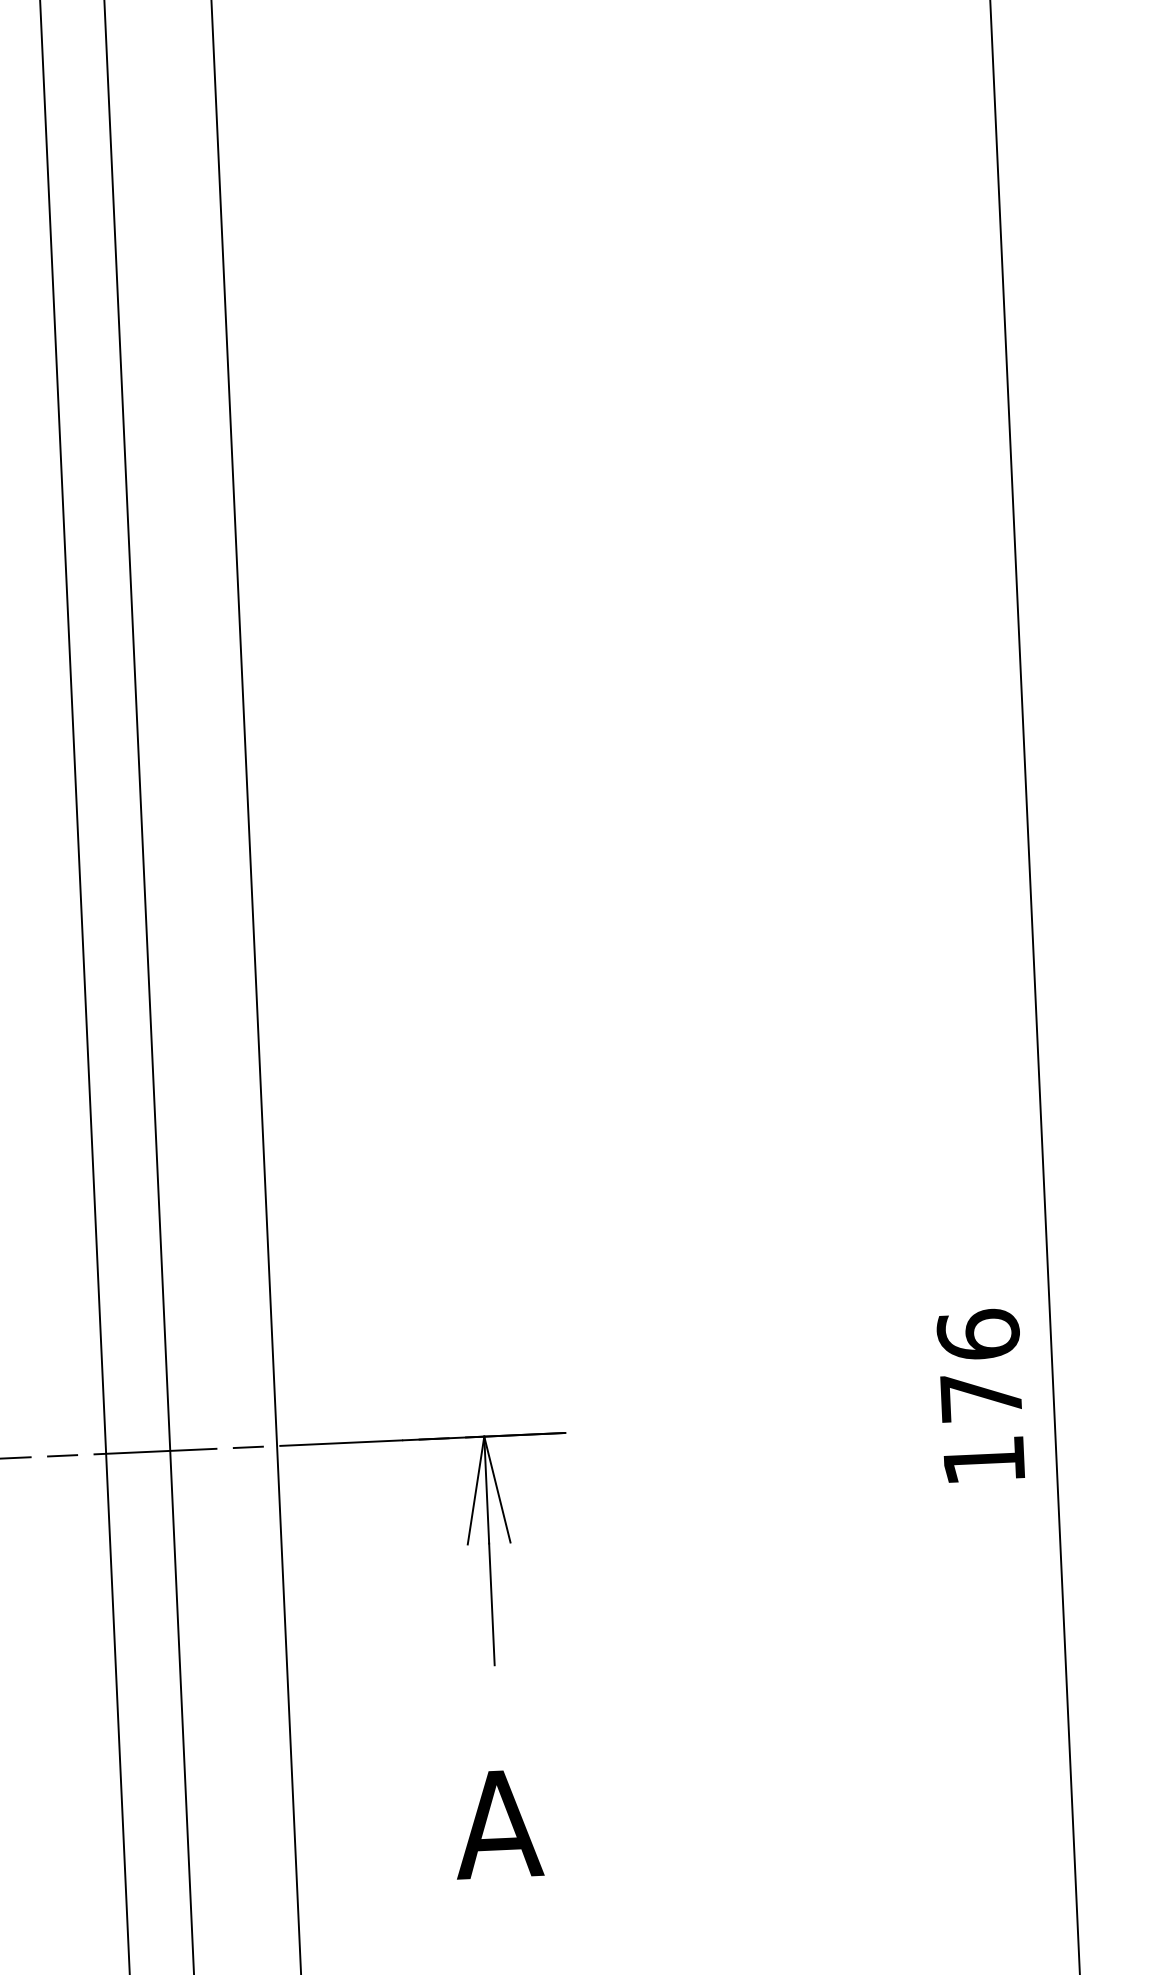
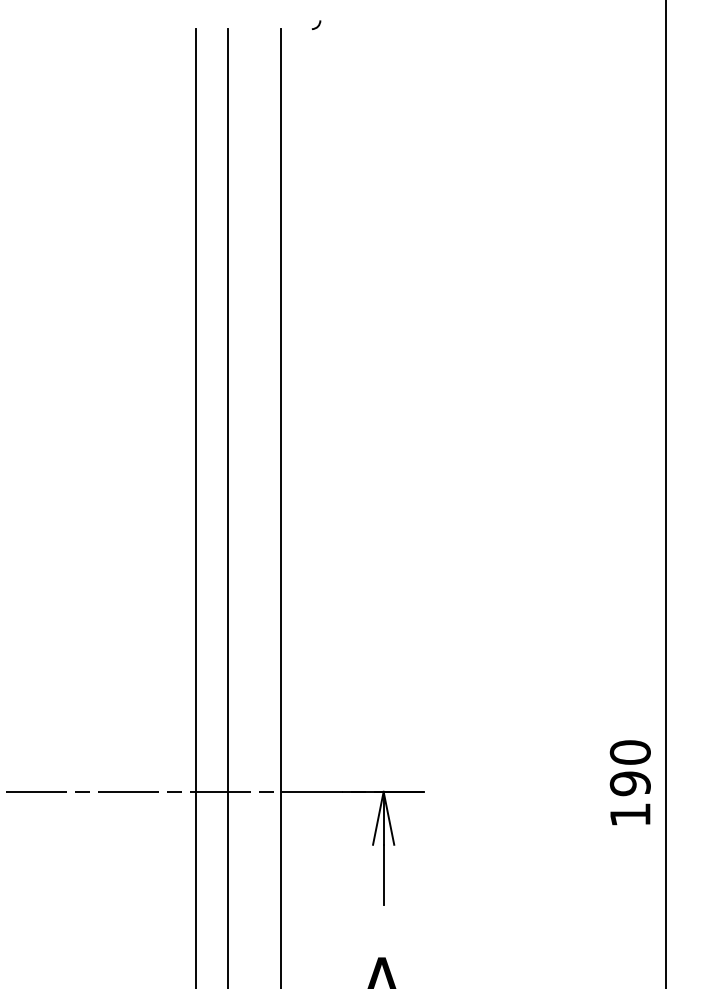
text: (978, 1367) -> (629, 768), 176 -> 190

